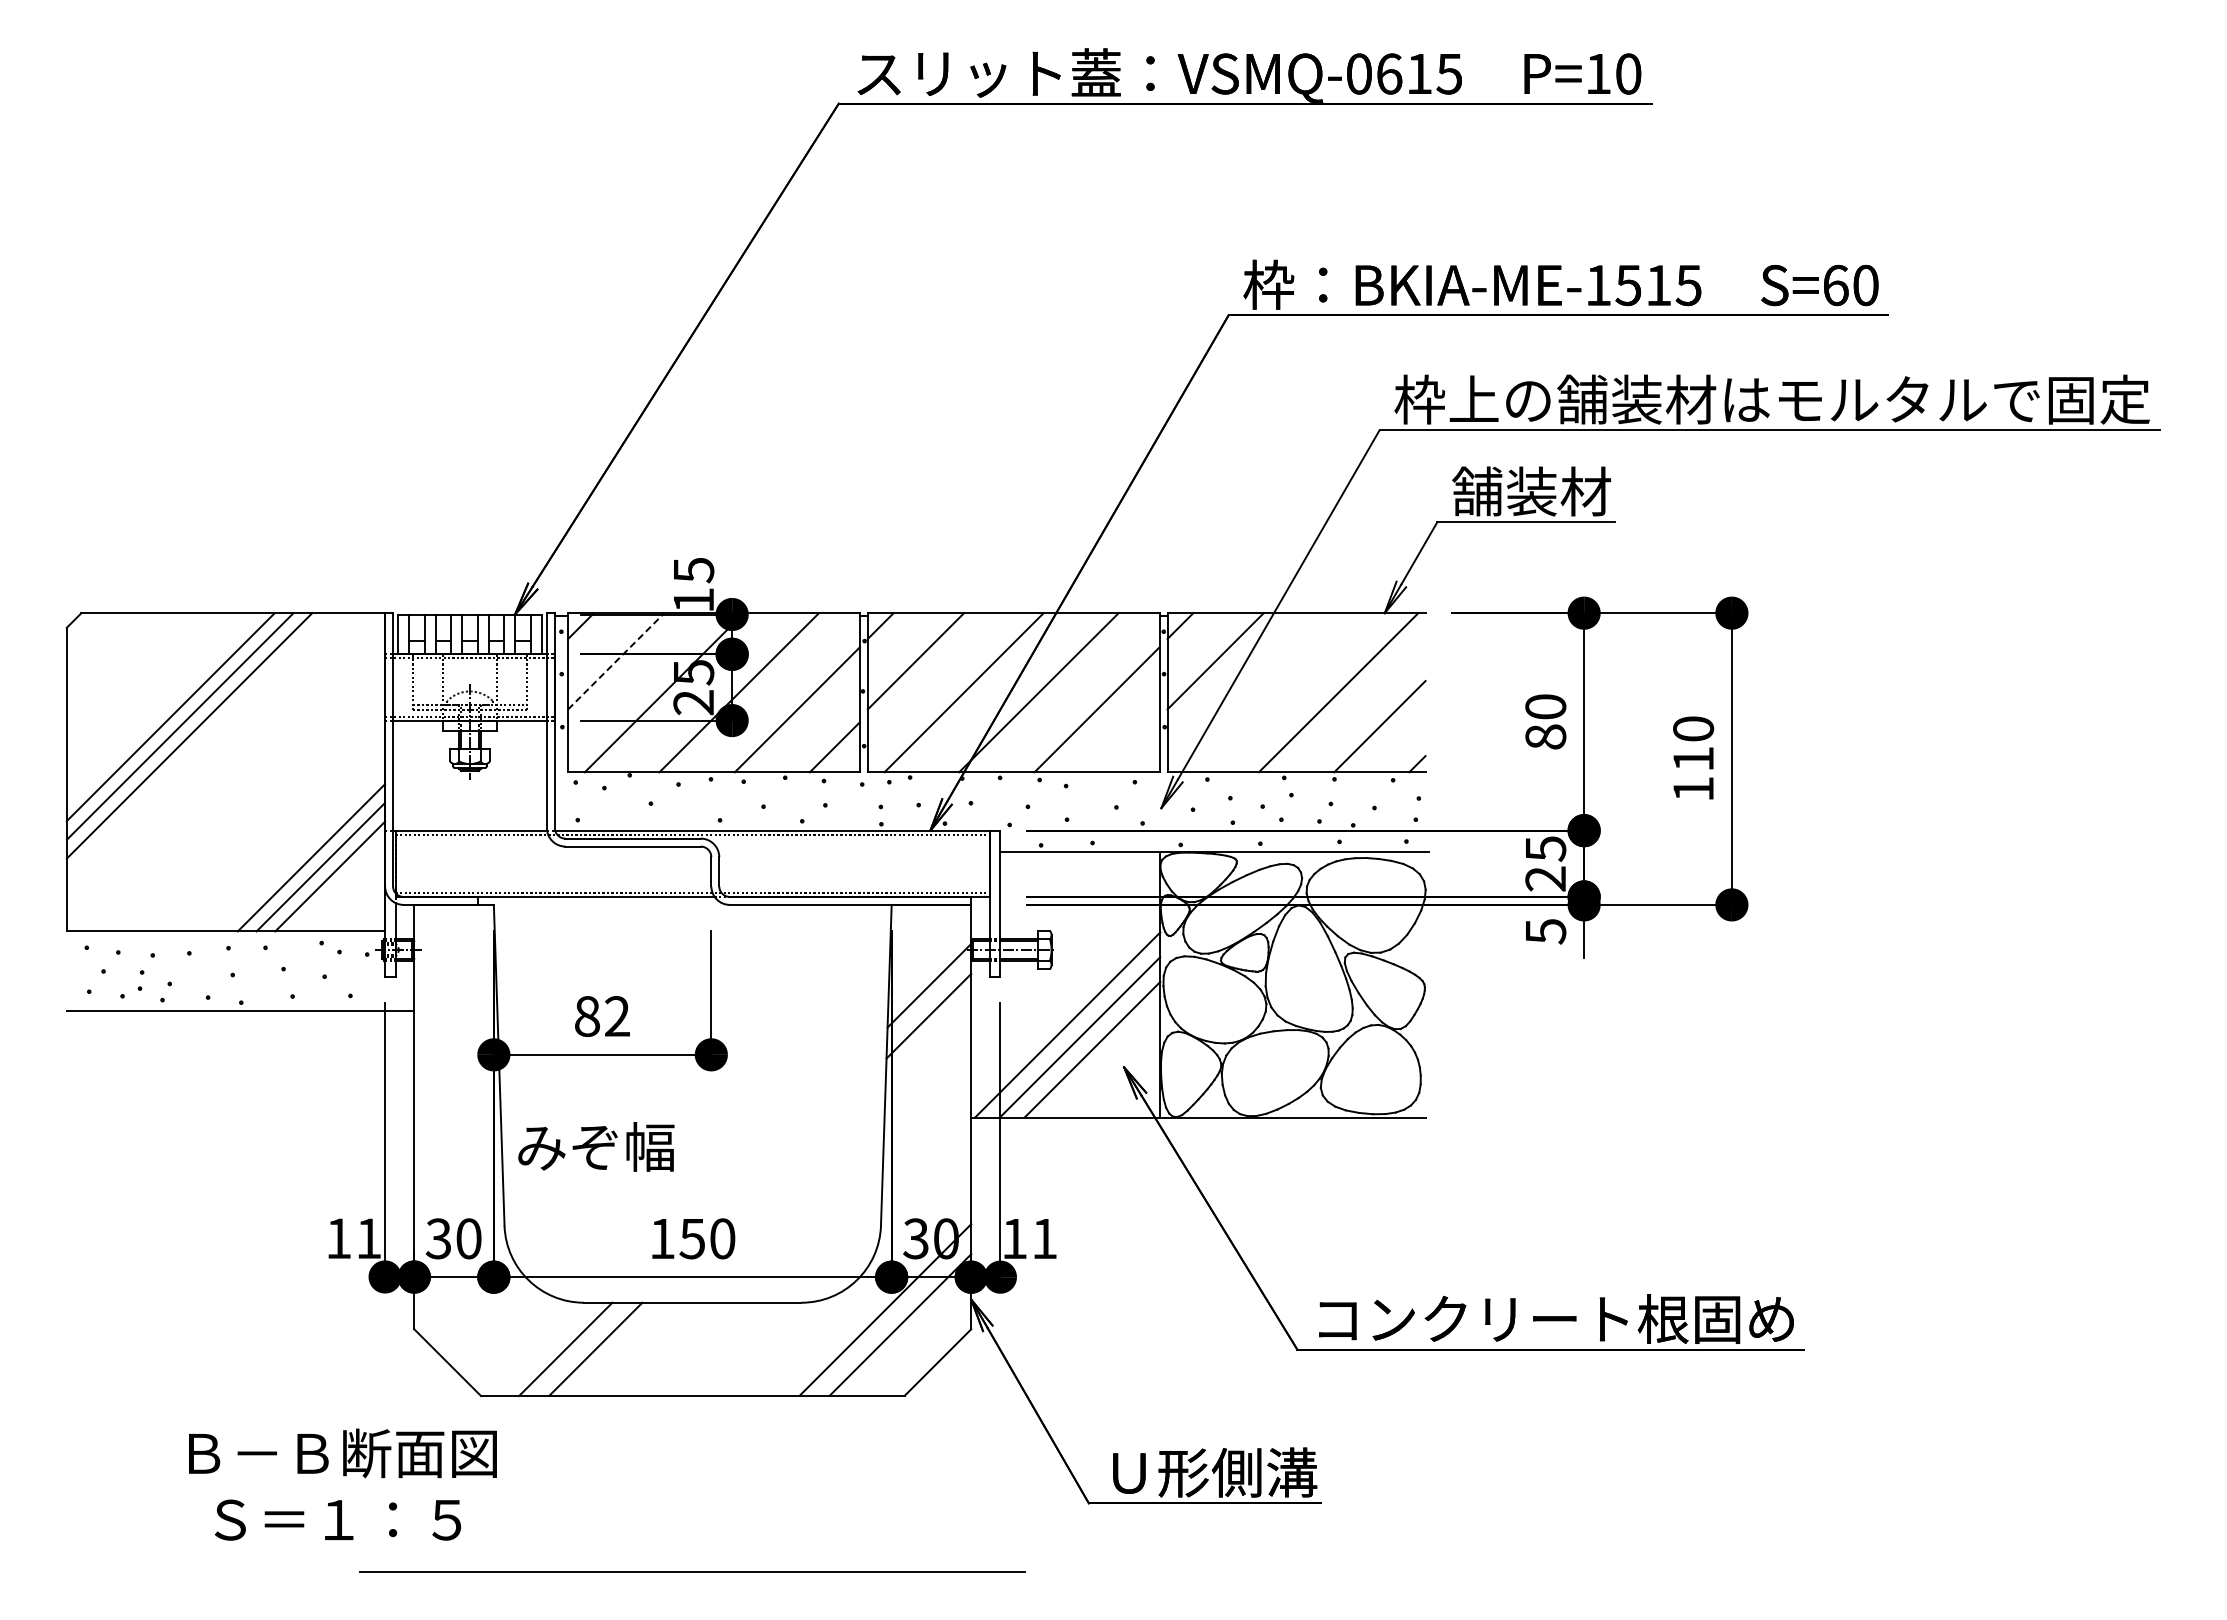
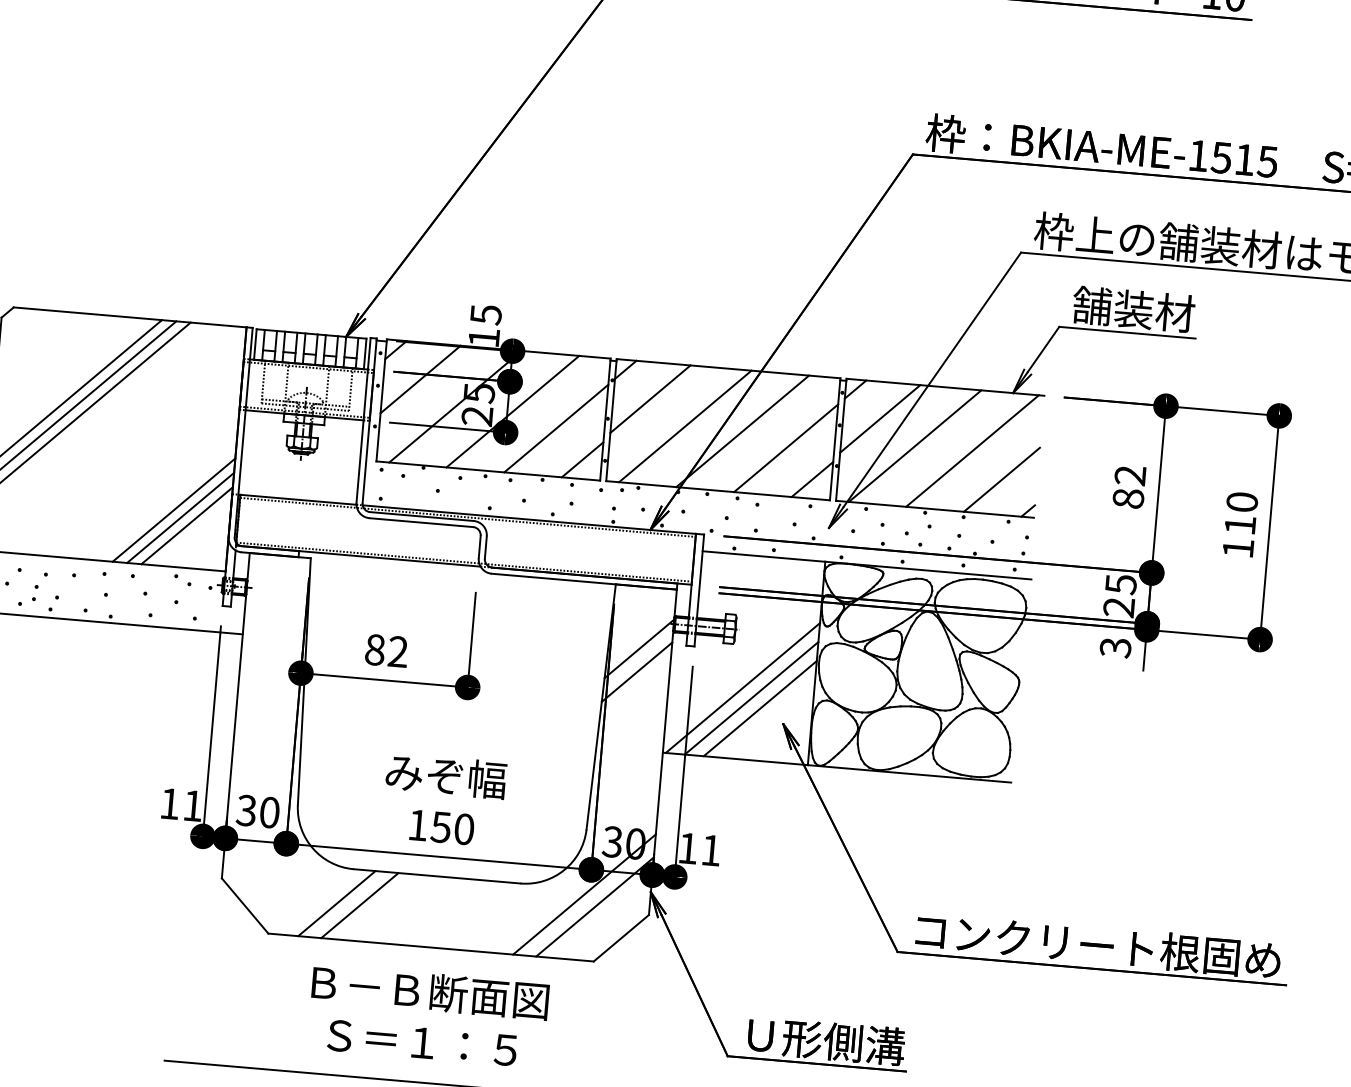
line: (616, 660) -> (420, 378), dashed -> solid
line: (1263, 692) -> (914, 445), added
text: (1545, 706) -> (1130, 475), 80 -> 82
line: (1134, 747) -> (812, 479), added
text: (1545, 931) -> (1115, 647), 5 -> 3
text: (596, 1146) -> (446, 775), moved
text: (342, 1484) -> (428, 1015), moved

